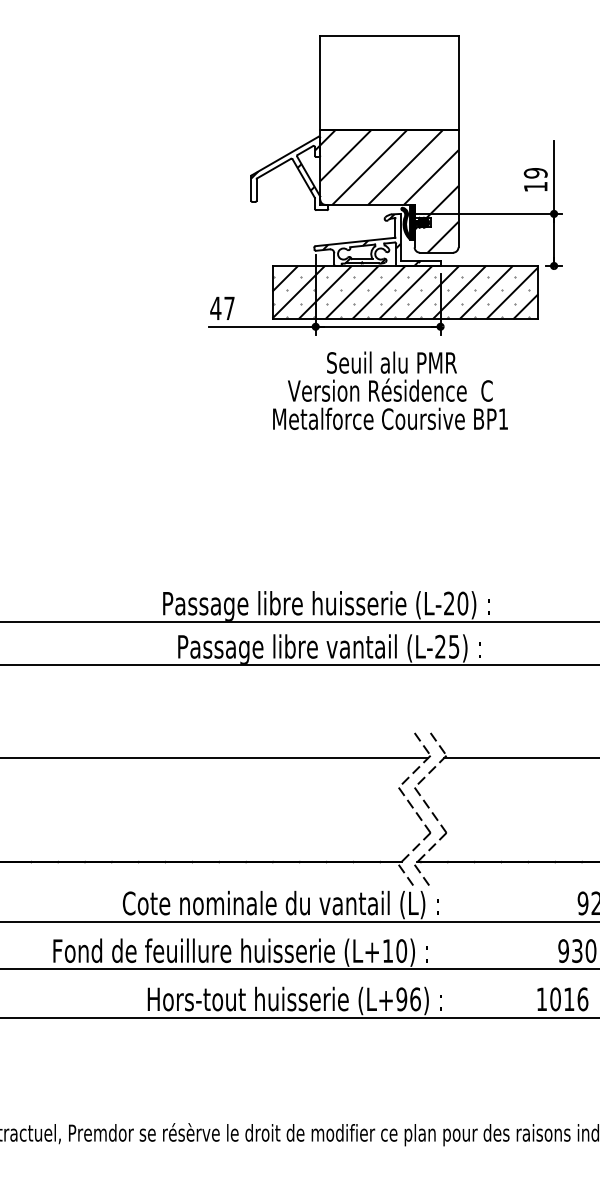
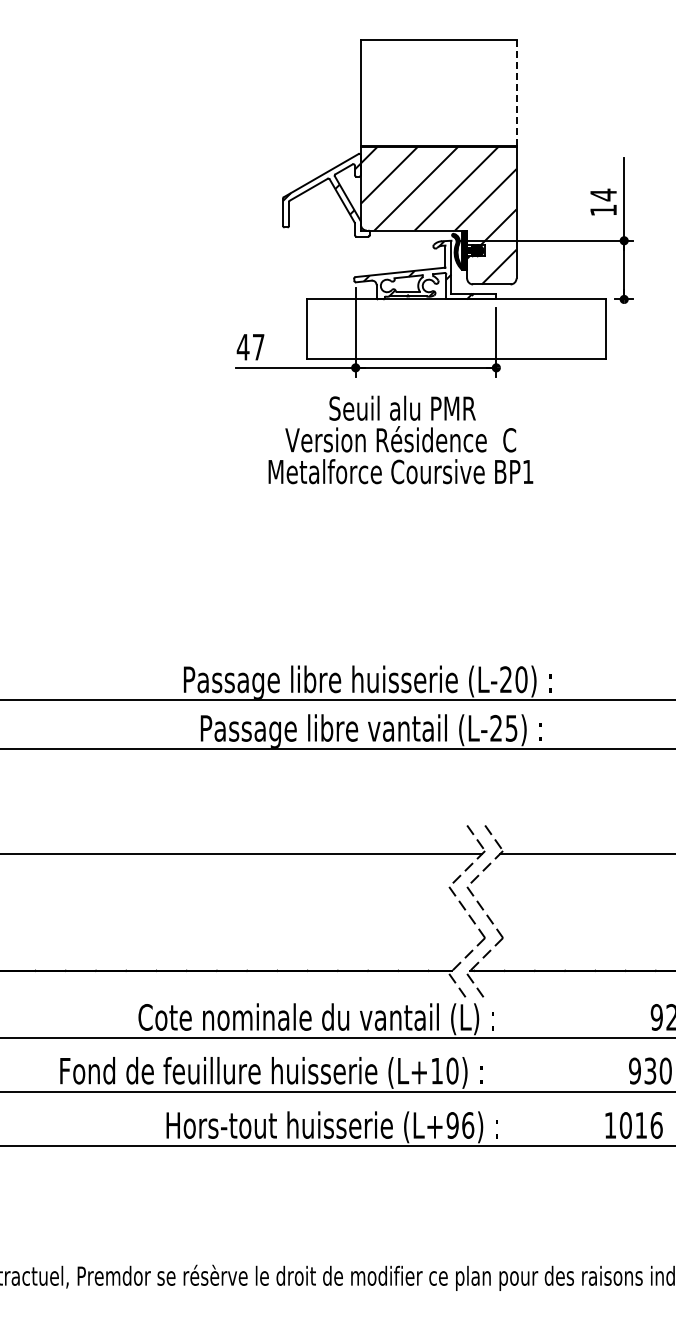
line: (458, 83) -> (516, 93), solid -> dashed
text: (535, 172) -> (603, 194), 19 -> 14
hatch: (405, 292) -> (456, 329), removed
text: (390, 390) -> (400, 439), moved

